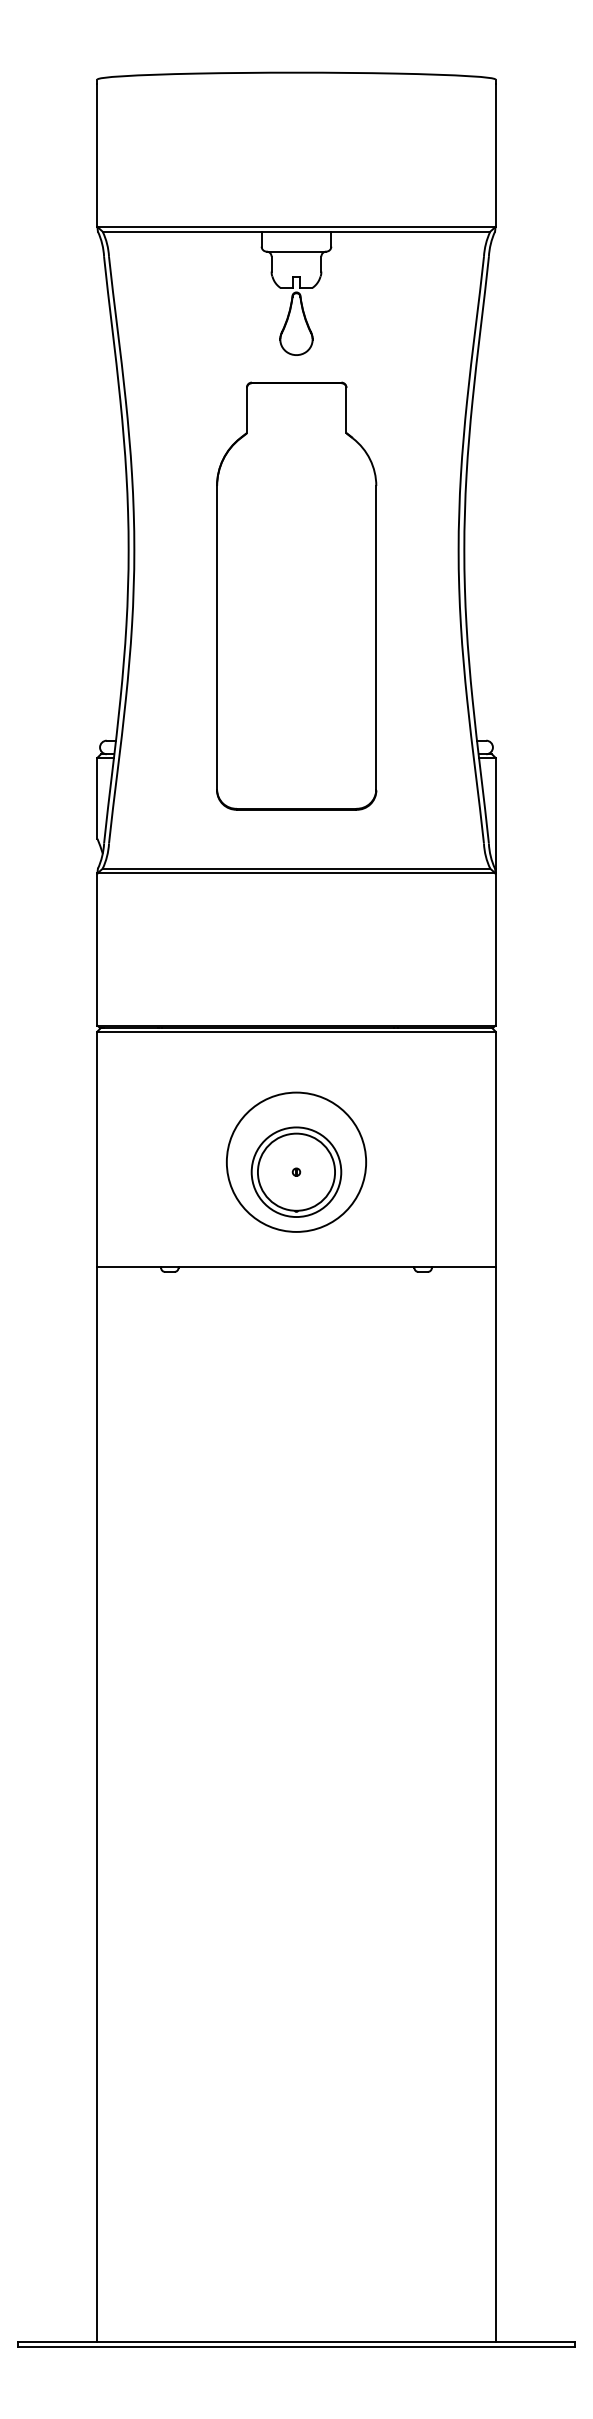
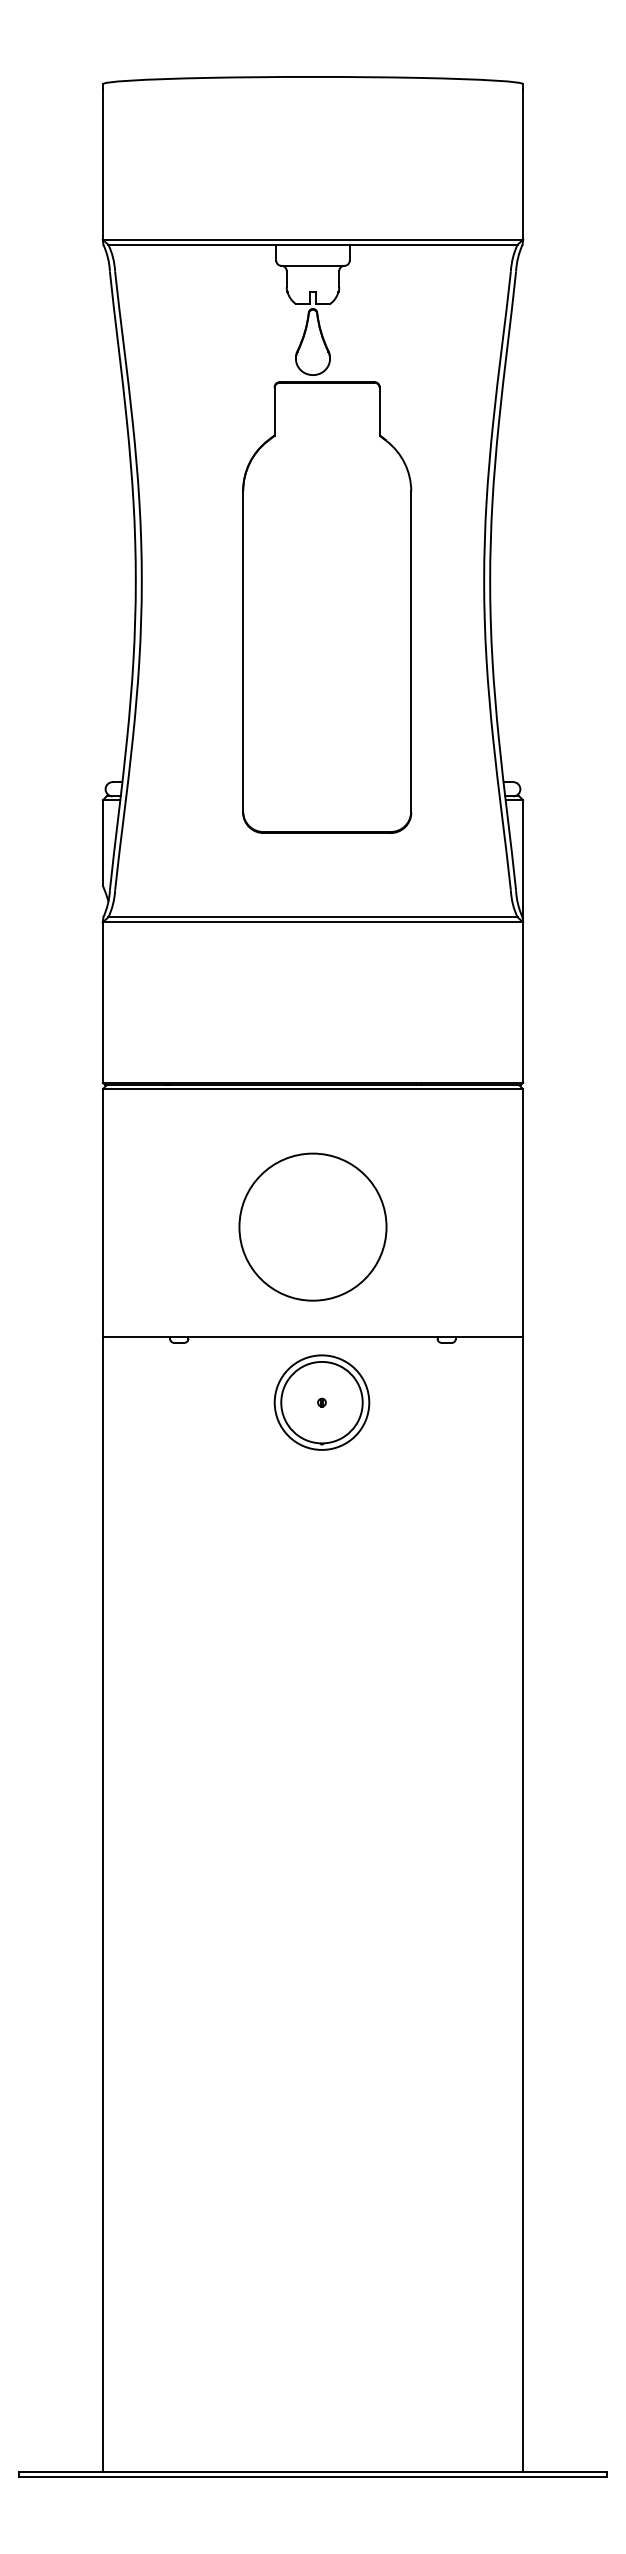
part: (296, 596) -> (327, 607), moved
part: (296, 1172) -> (321, 1402), moved

